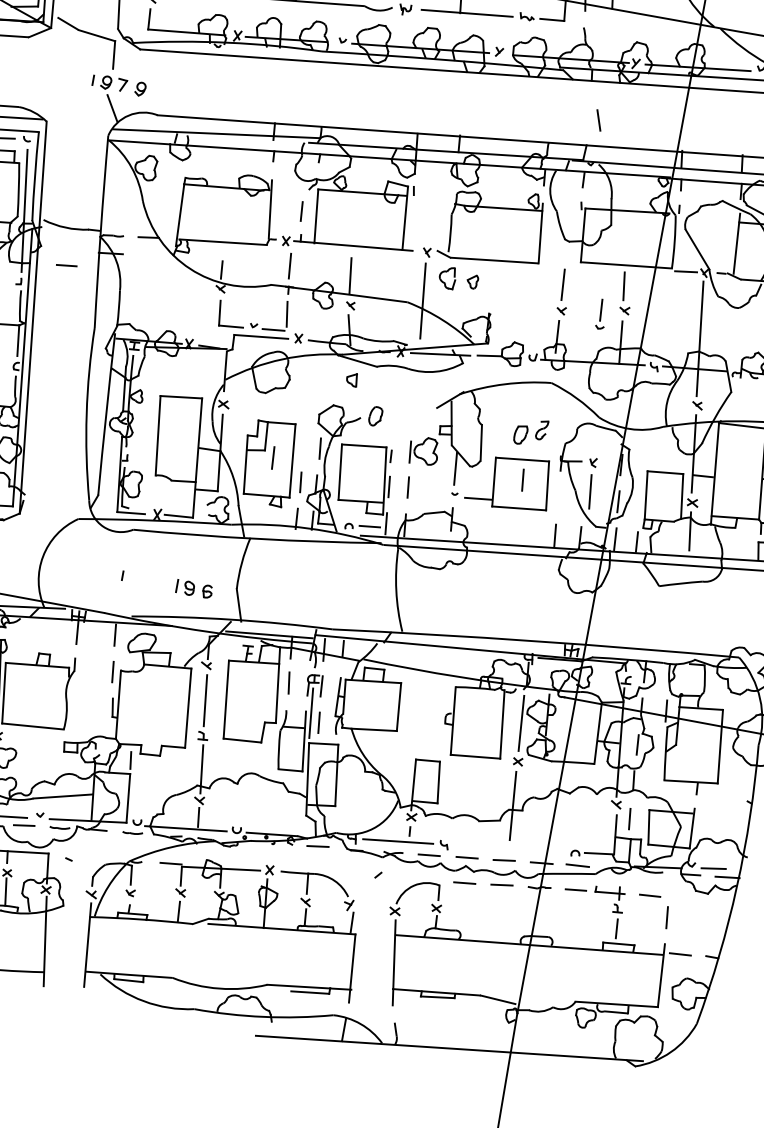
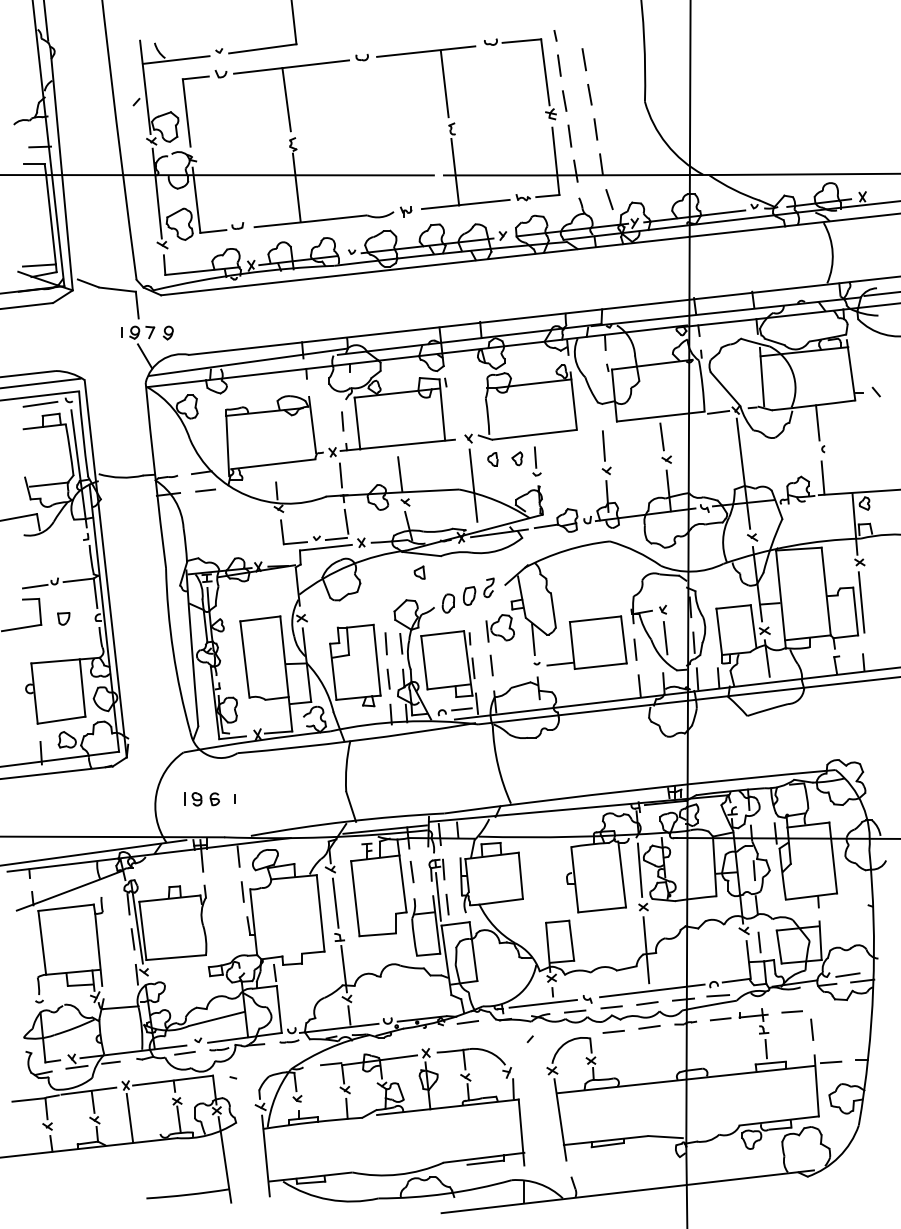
line: (598, 120) -> (609, 199), moved
line: (66, 265) -> (205, 490), moved
part: (447, 277) -> (492, 459), size x0.62
part: (601, 314) -> (536, 461), moved
part: (530, 431) -> (478, 591), moved
line: (272, 457) -> (385, 643), moved
line: (523, 479) -> (635, 649), moved
part: (193, 589) -> (201, 799), moved
line: (511, 848) -> (652, 990), added

